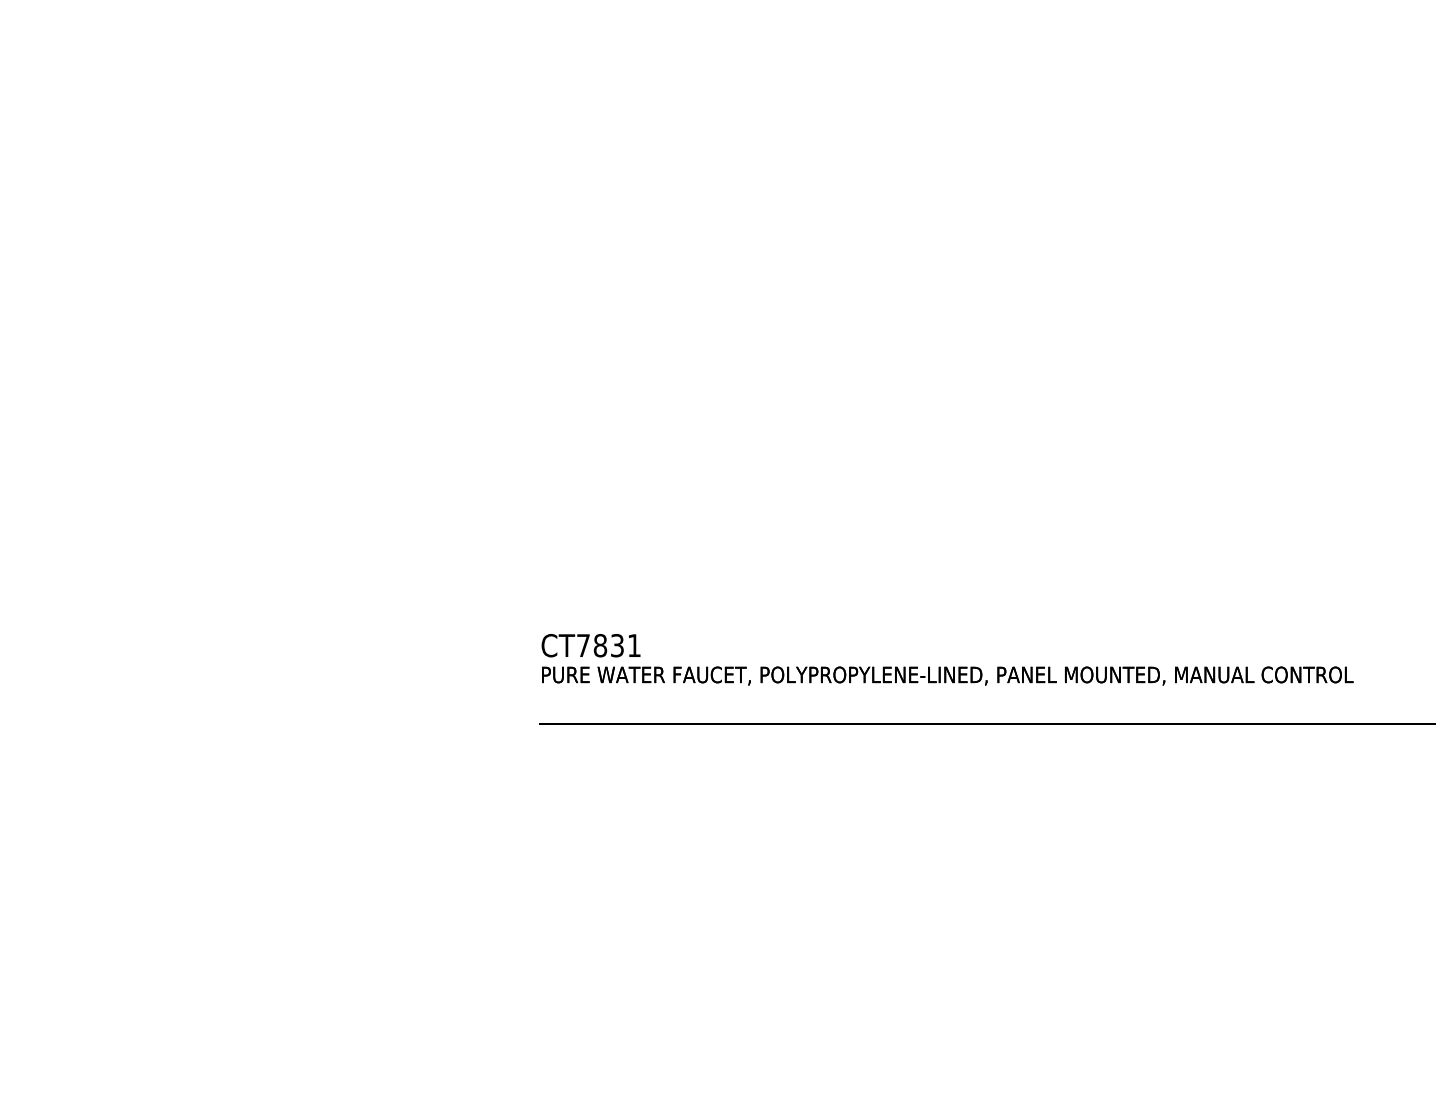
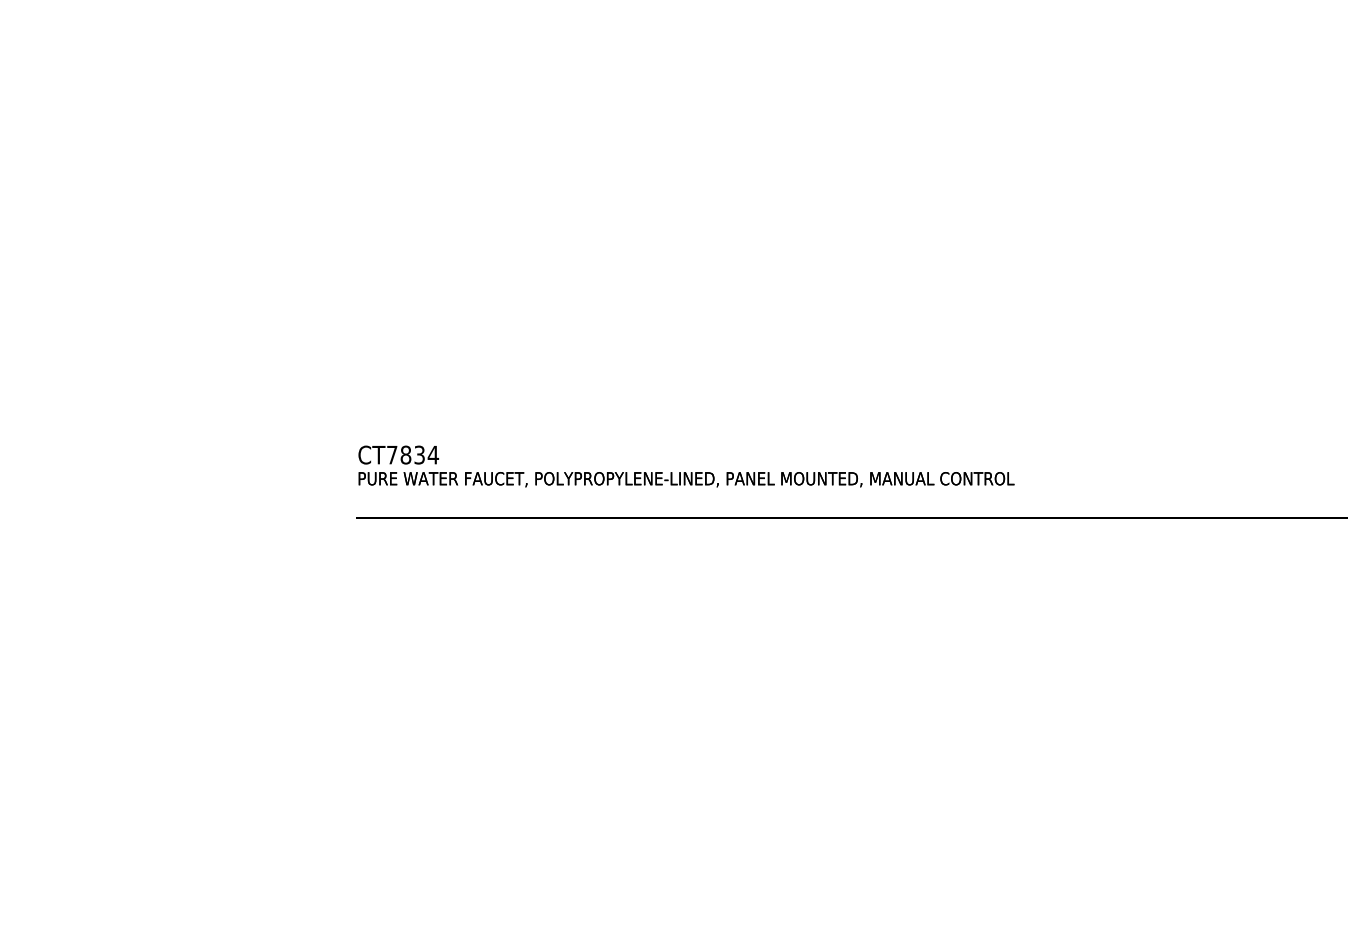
text: (634, 646) -> (433, 455), CT7831 -> CT7834

